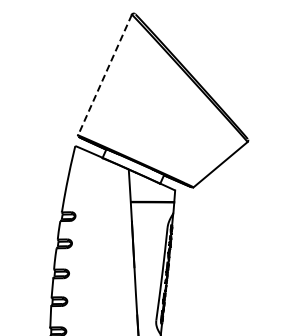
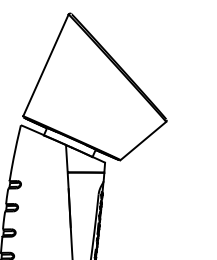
line: (104, 75) -> (45, 65), dashed -> solid

